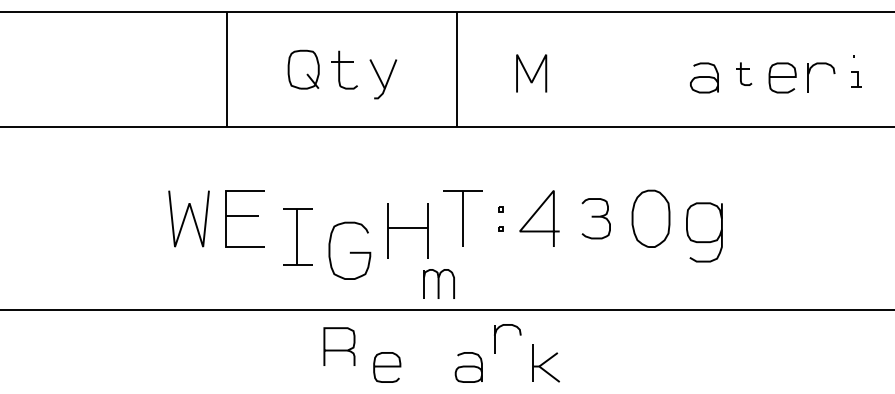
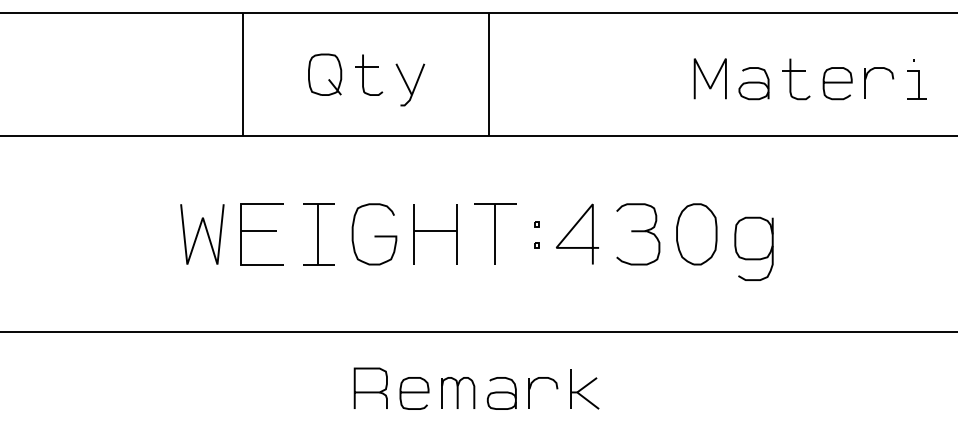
part: (744, 73) -> (796, 78), size x1.67
curve: (528, 74) -> (706, 79), moved
part: (856, 79) -> (916, 85), size x1.67
part: (595, 218) -> (637, 234), size x1.43
part: (407, 230) -> (435, 234), moved
part: (297, 236) -> (318, 234), moved
curve: (350, 251) -> (375, 235), moved
part: (438, 283) -> (457, 392), moved
part: (495, 338) -> (530, 392), moved
part: (339, 346) -> (370, 388), moved

